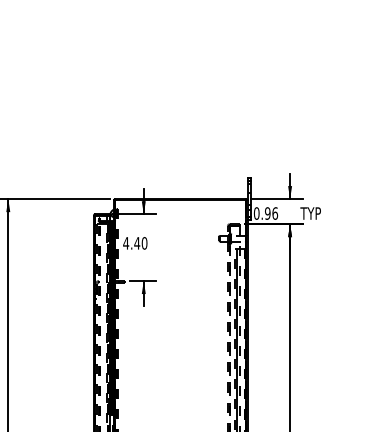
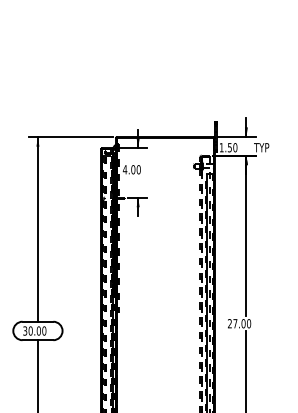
text: (265, 213) -> (228, 147), 0.96 -> 1.50
text: (137, 243) -> (133, 169), 4.40 -> 4.00

